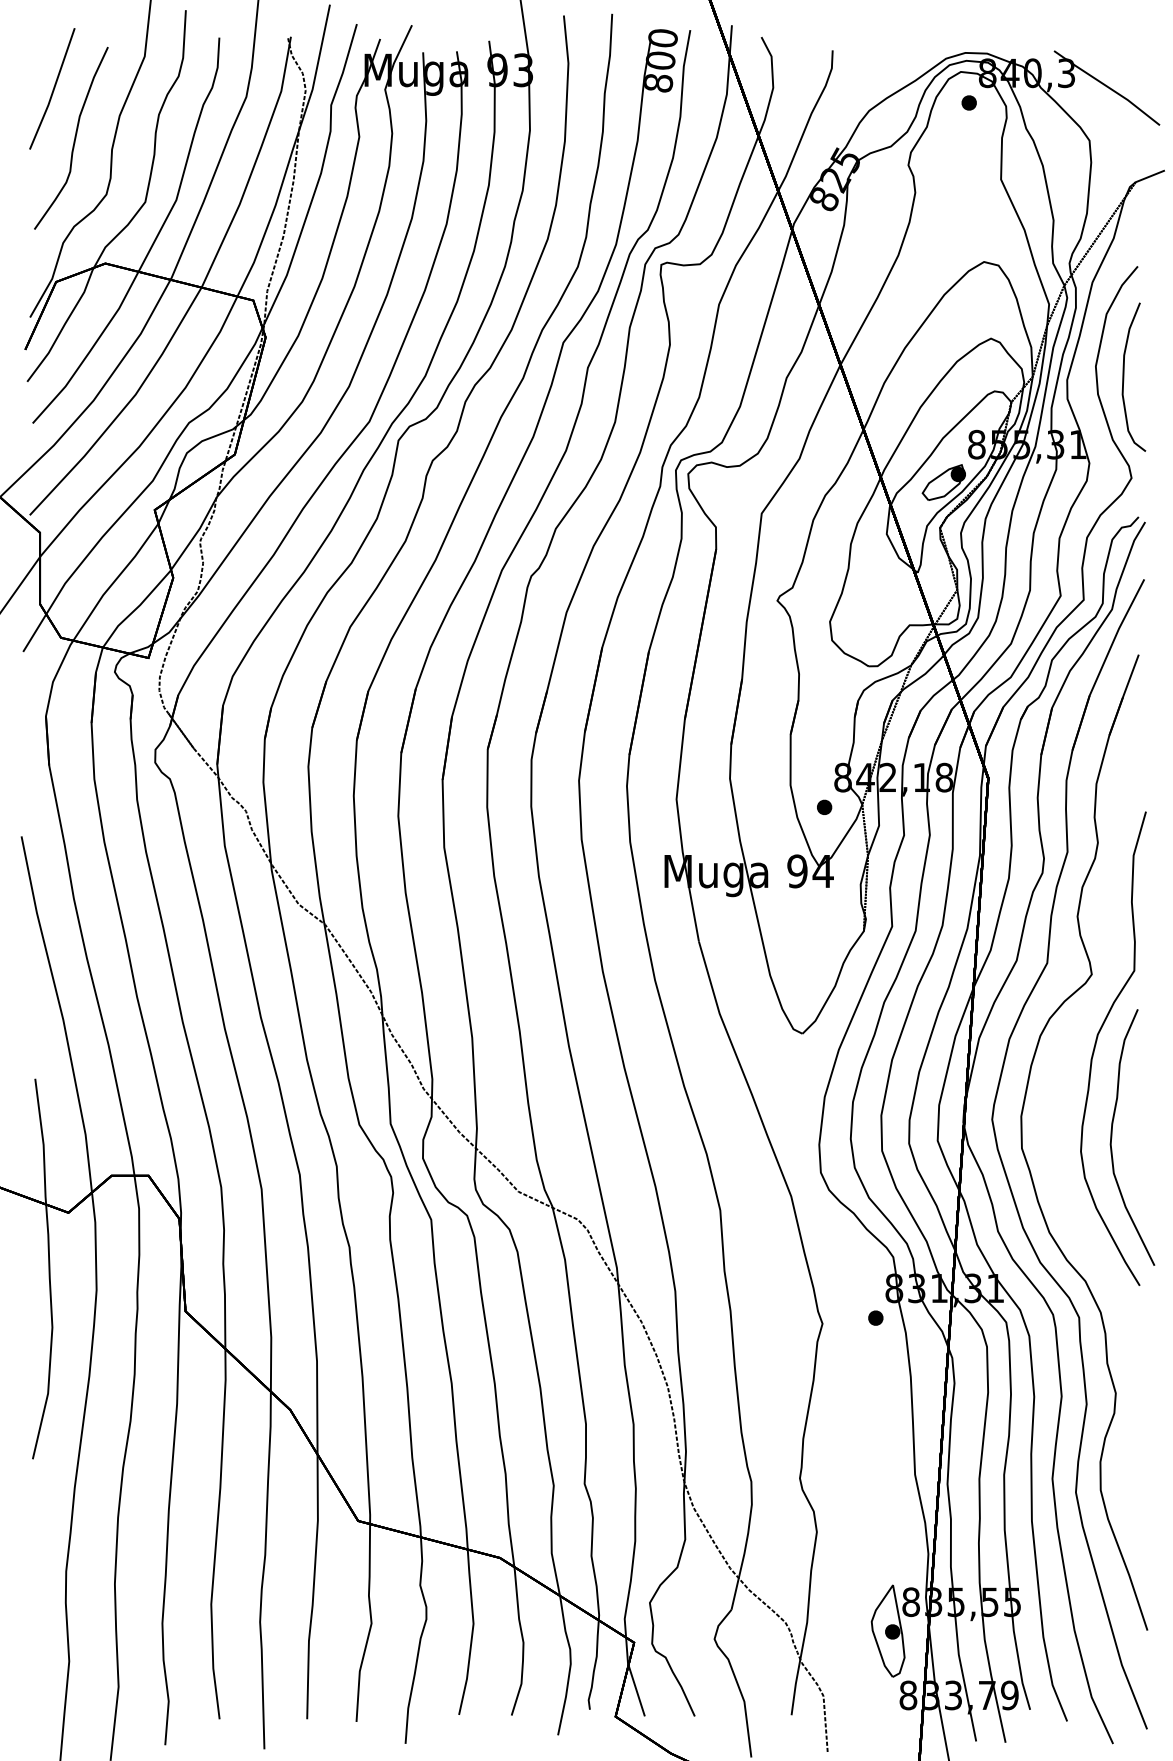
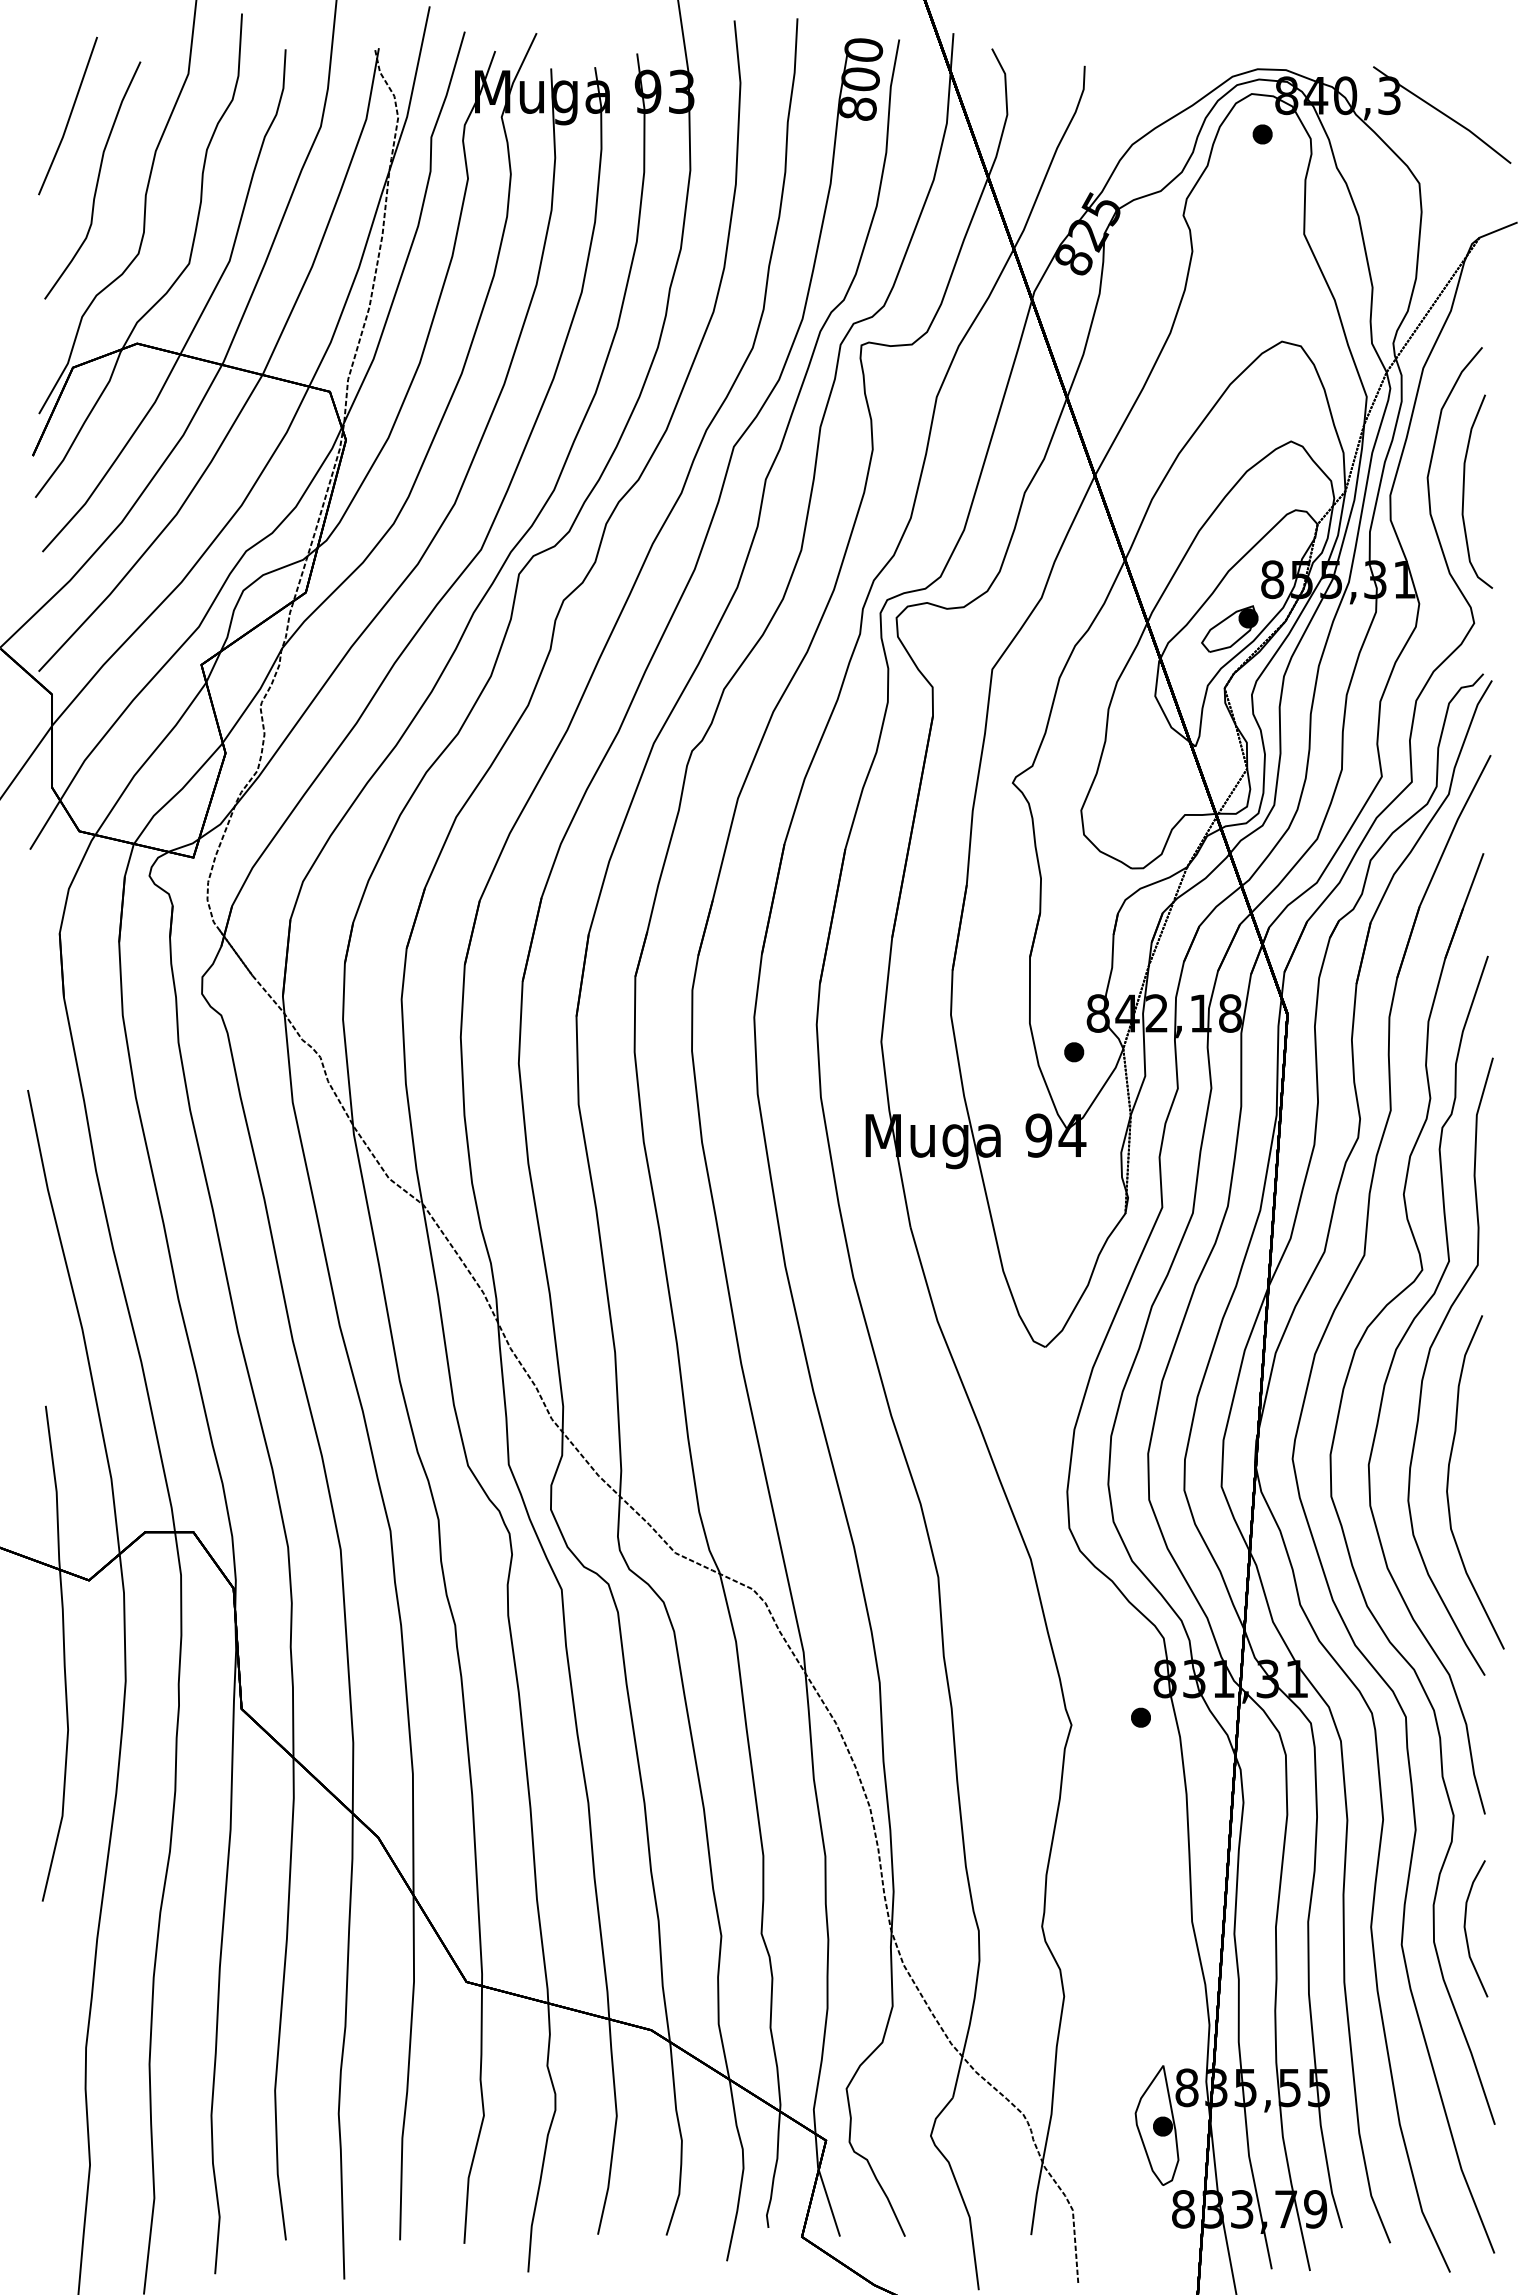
curve: (1067, 1051) -> (1390, 1370), added
curve: (1125, 1481) -> (1466, 1930), added

